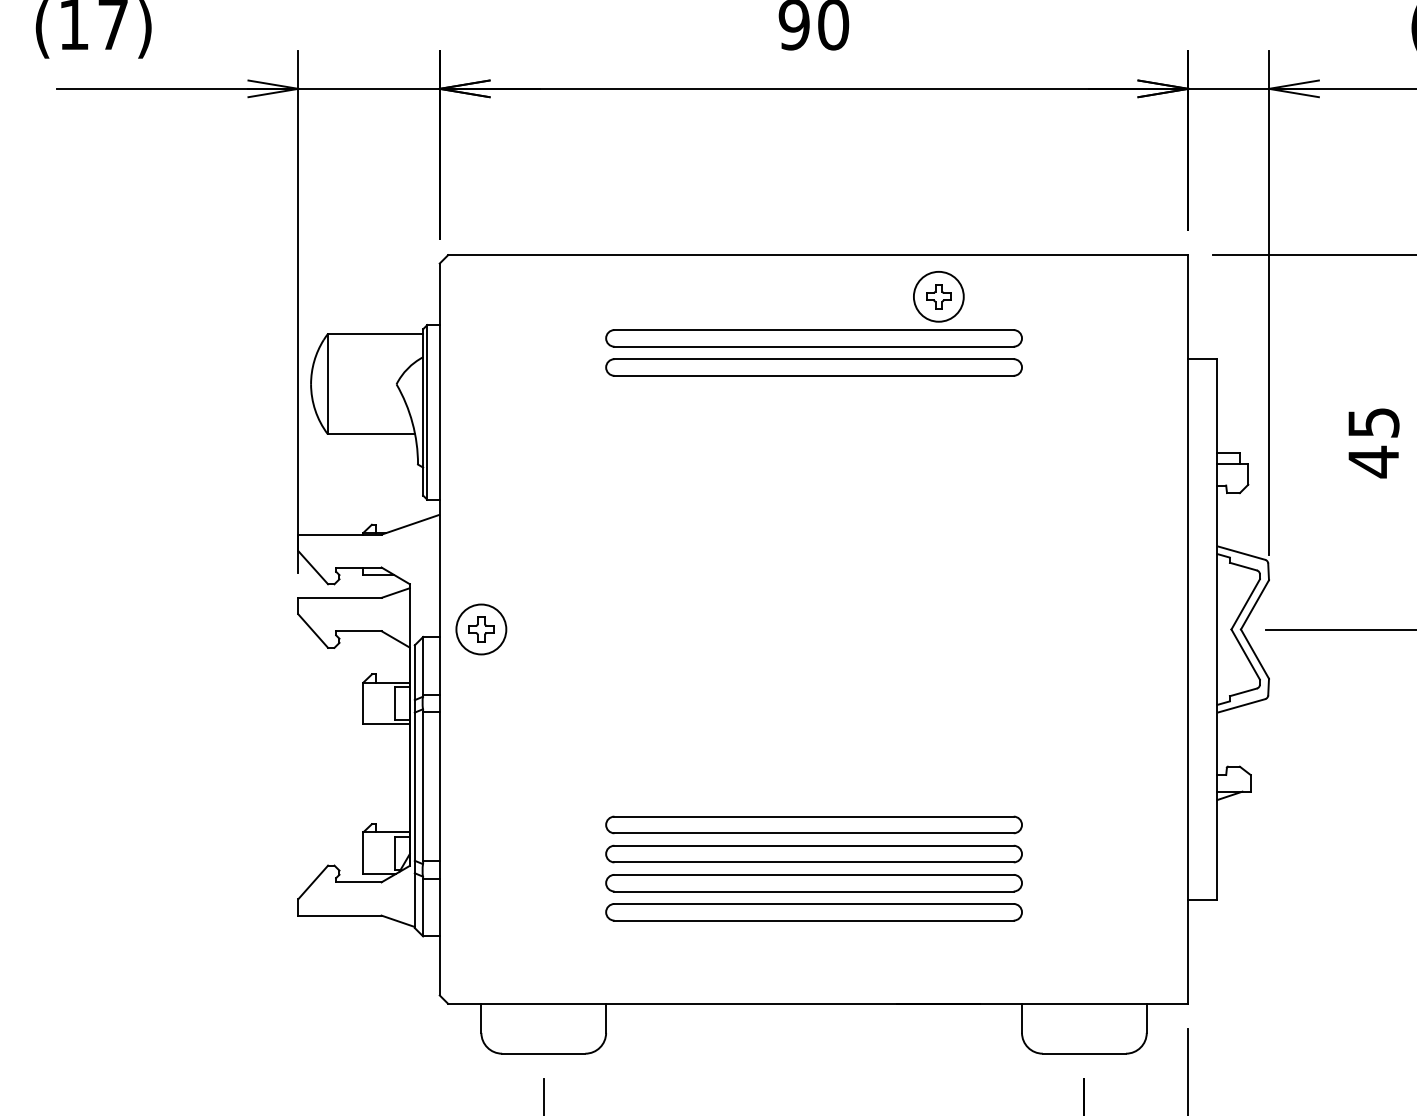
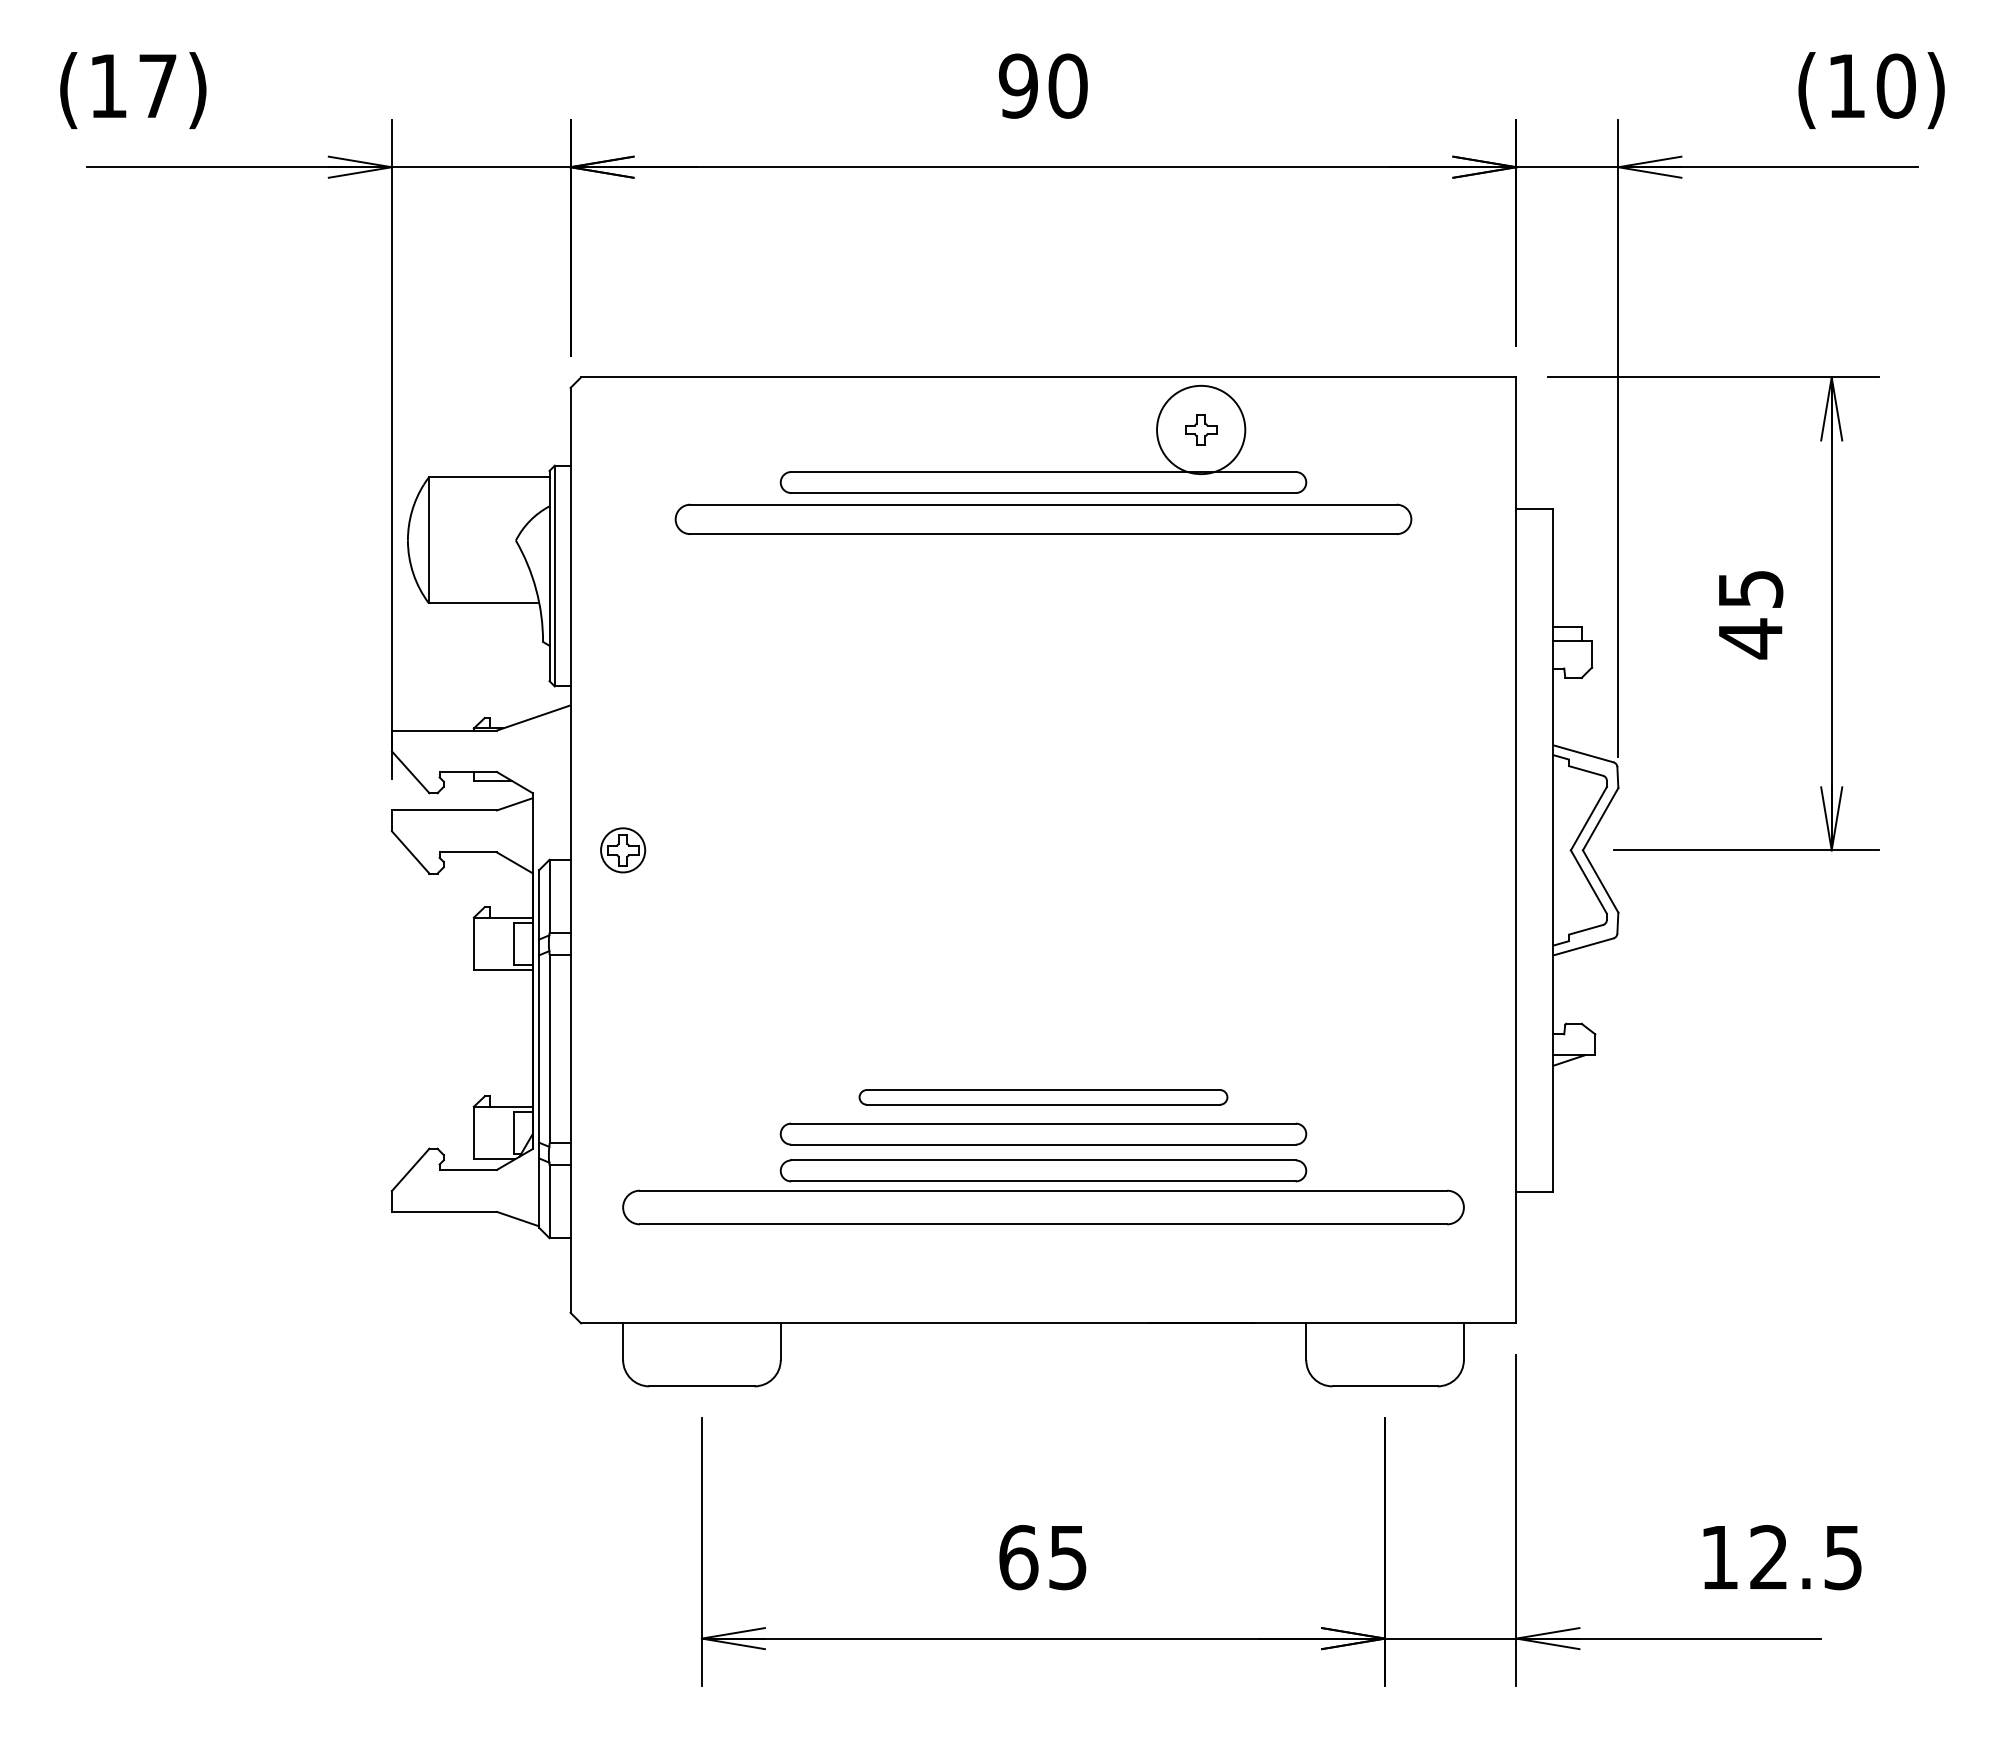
circle: (938, 296) -> (1200, 429), size x1.4
part: (814, 366) -> (1043, 518), size x1.4
circle: (480, 628) -> (622, 849), size x0.7
part: (814, 825) -> (1043, 1097), size x0.7
part: (814, 912) -> (1043, 1207), size x1.6

